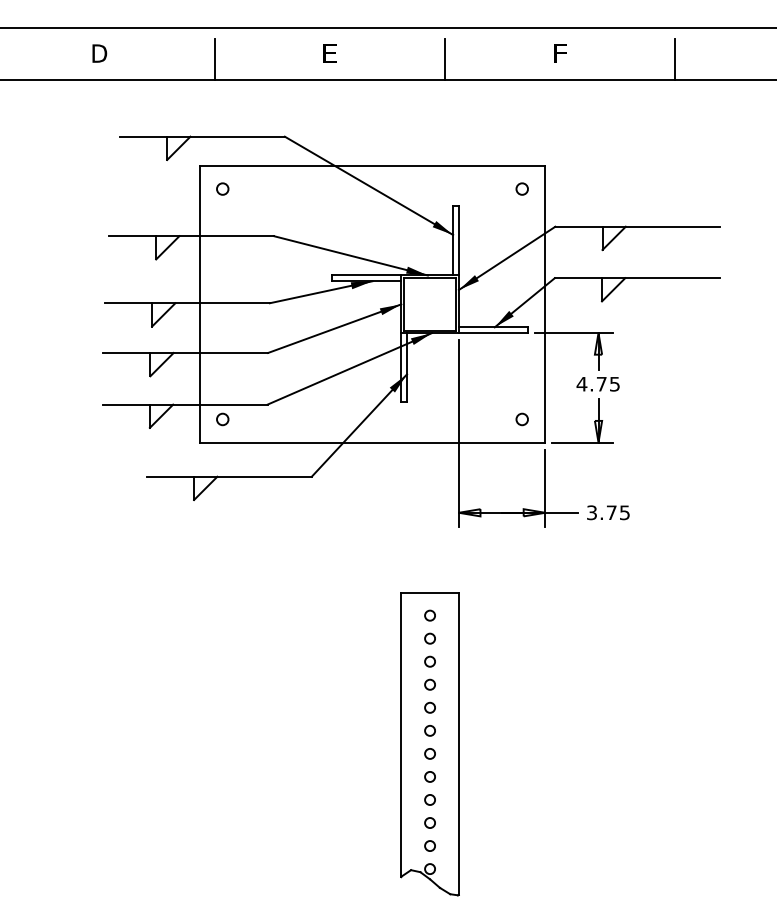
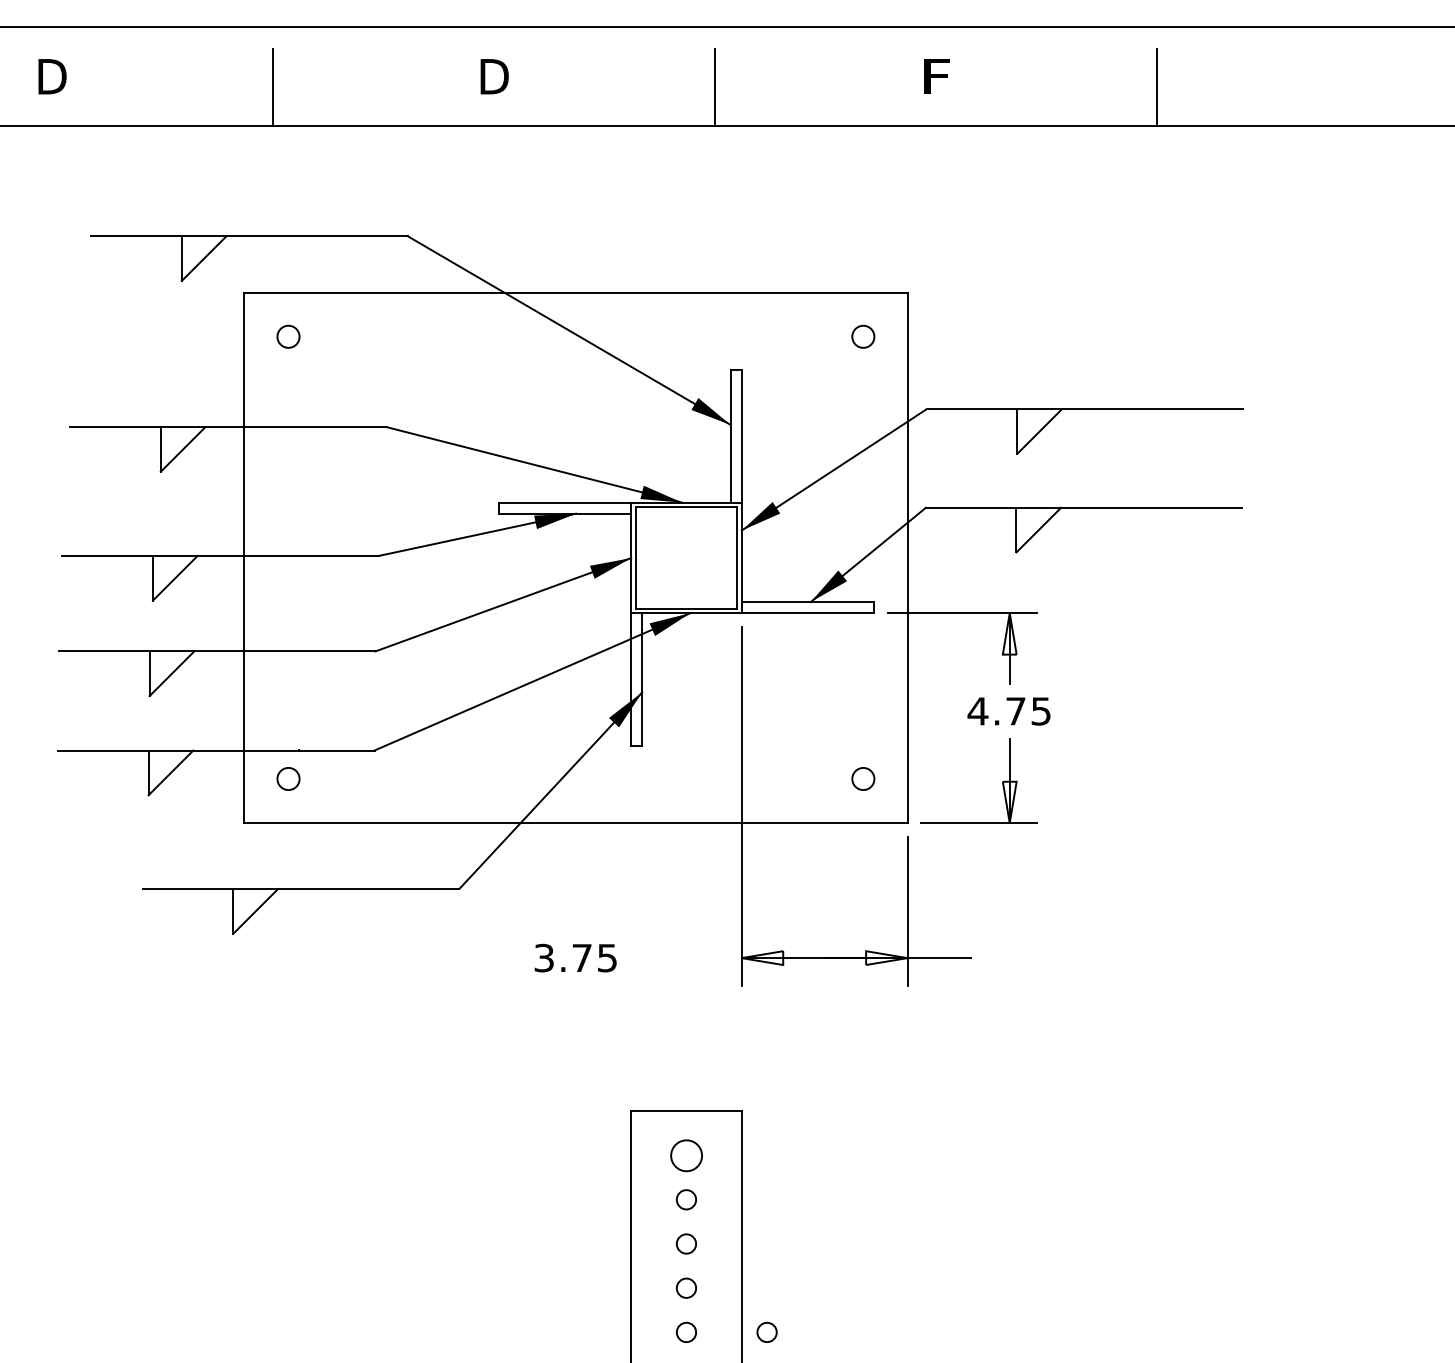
text: (329, 53) -> (493, 76), E -> D
text: (608, 512) -> (575, 957), moved
circle: (429, 615) -> (685, 1155), size x1.6
circle: (471, 707) -> (765, 1331), added

